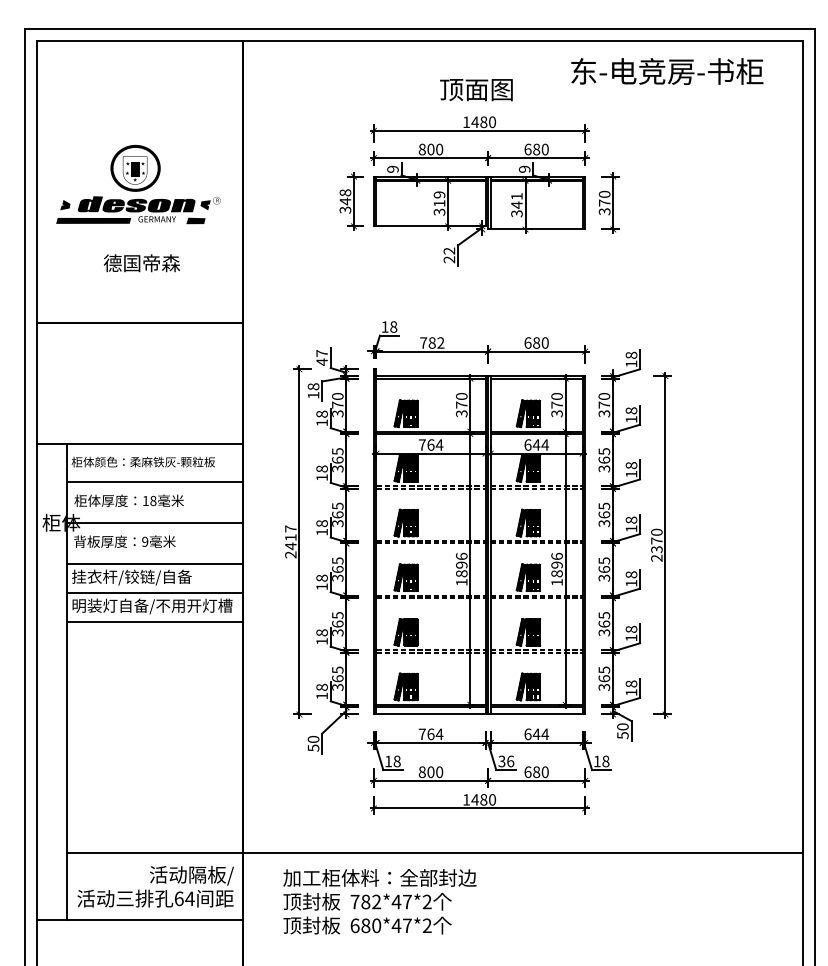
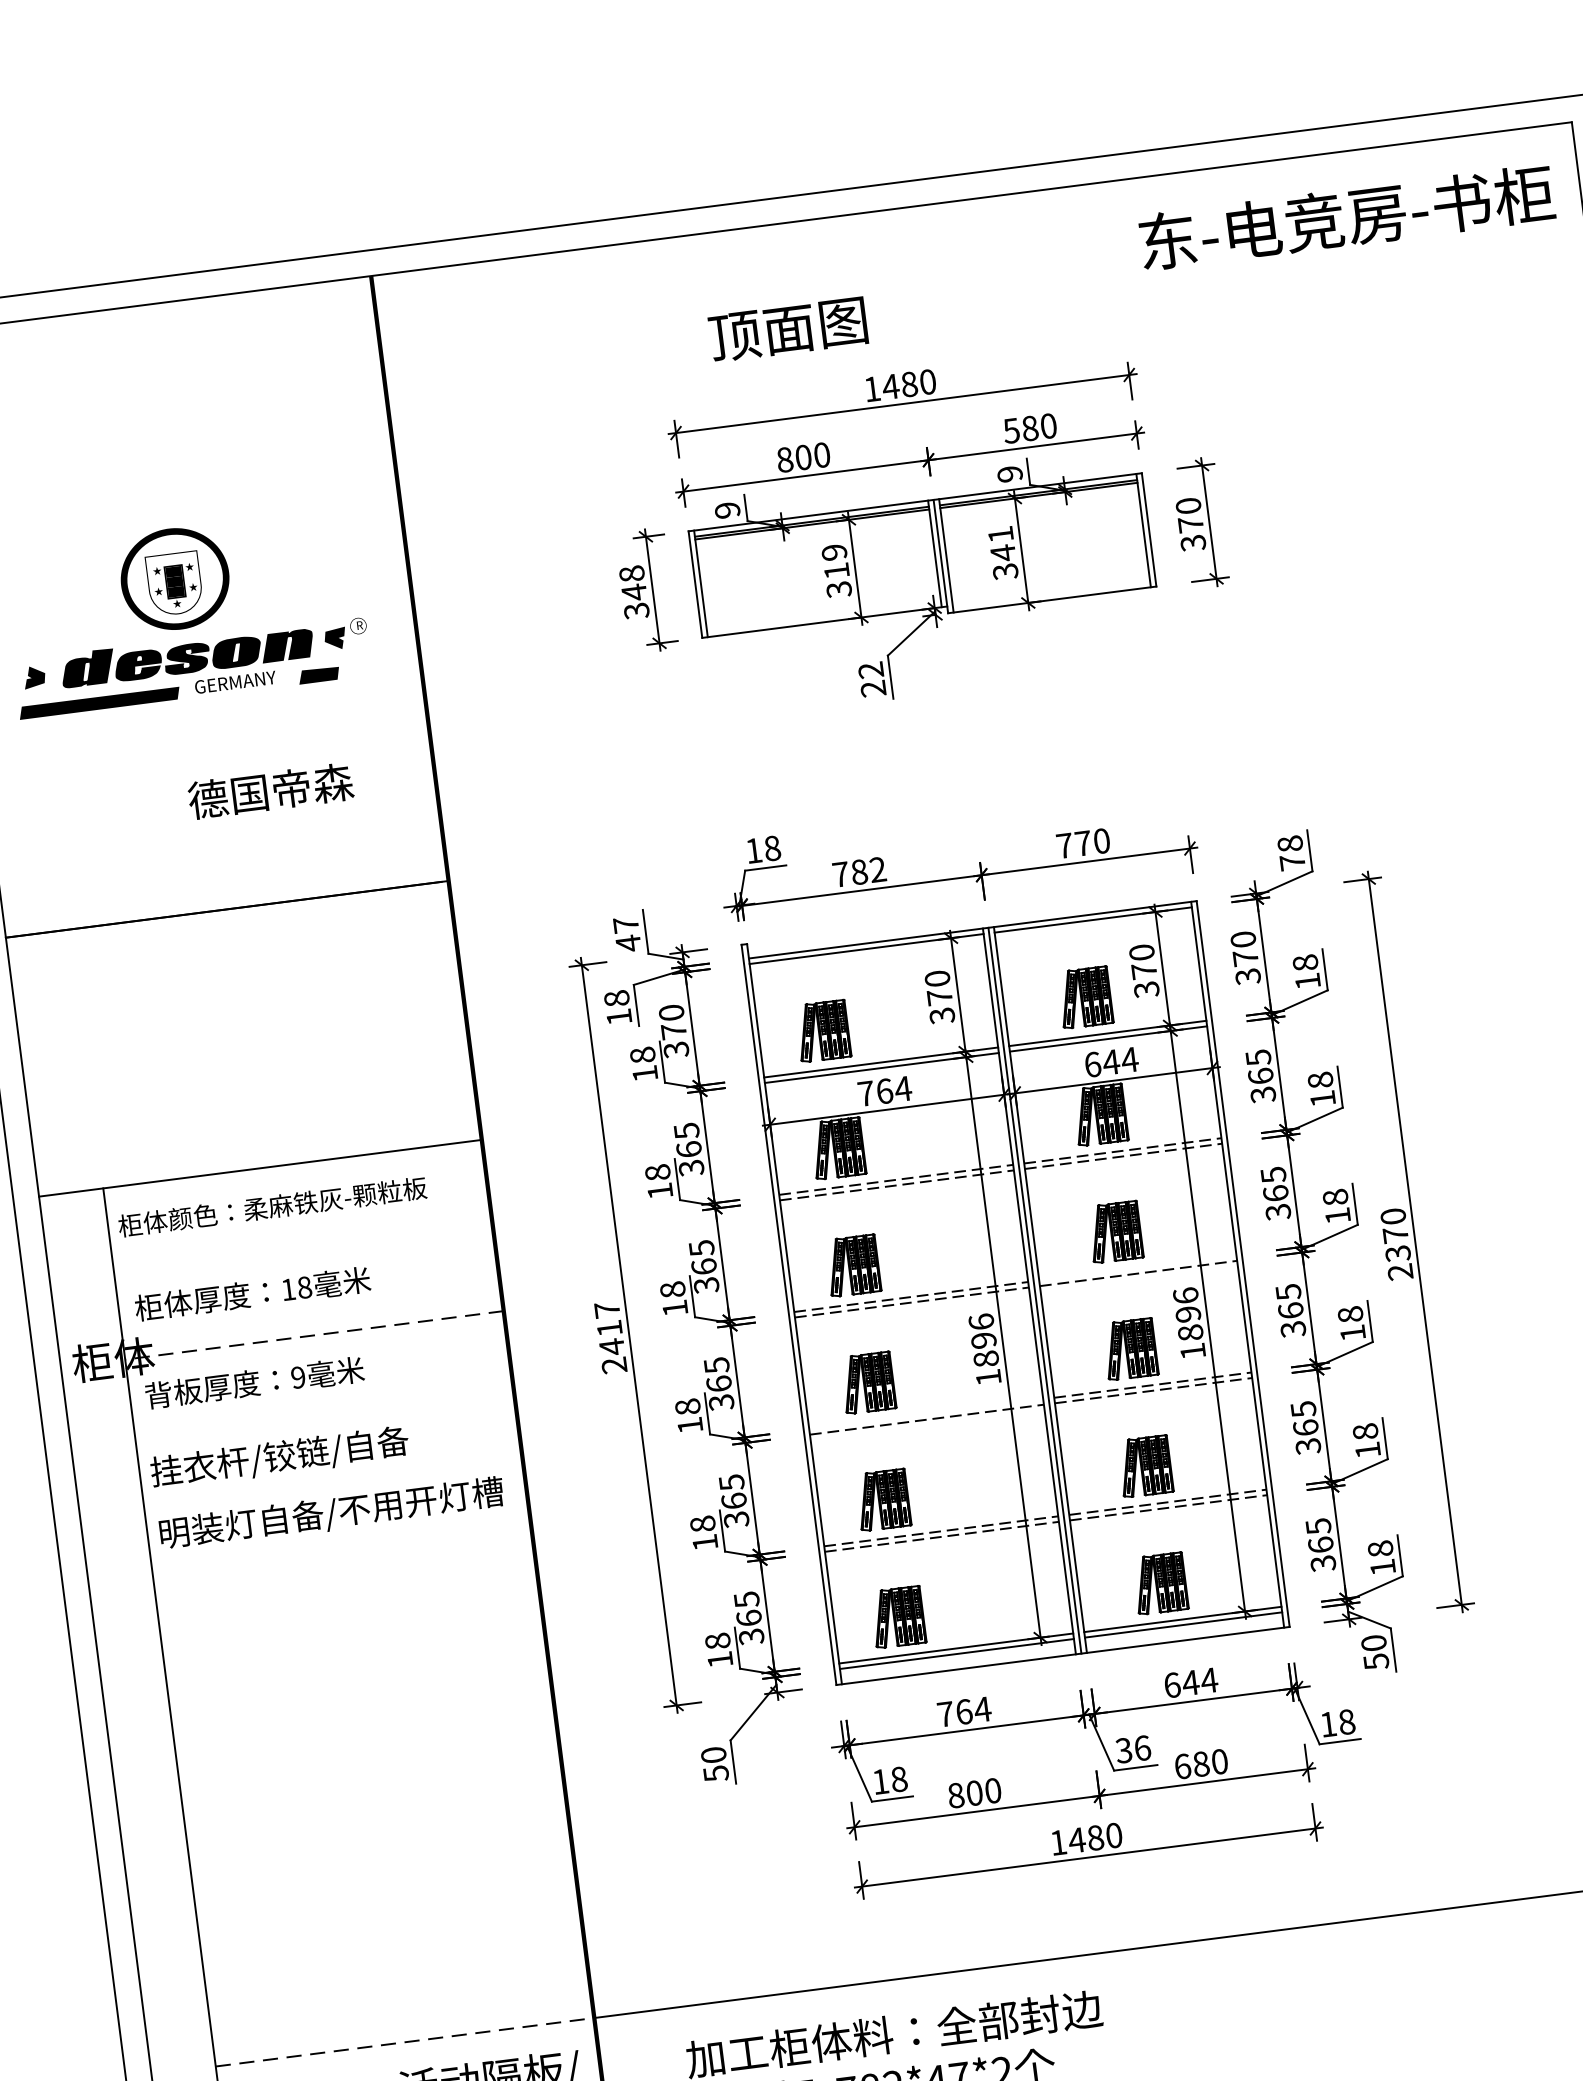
text: (667, 71) -> (1347, 217), moved
text: (476, 90) -> (788, 330), moved
text: (527, 149) -> (1010, 430), 680 -> 580
text: (142, 263) -> (271, 791), moved
text: (532, 342) -> (1074, 843), 680 -> 770
text: (631, 363) -> (1292, 861), 18 -> 78
line: (154, 482) -> (301, 1247), removed
line: (154, 523) -> (313, 1335), solid -> dashed
line: (536, 540) -> (1137, 1267), removed
line: (154, 563) -> (324, 1421), removed
line: (154, 592) -> (332, 1483), removed
line: (430, 595) -> (925, 1414), removed
line: (154, 621) -> (340, 1545), removed
line: (155, 853) -> (406, 2043), solid -> dashed

